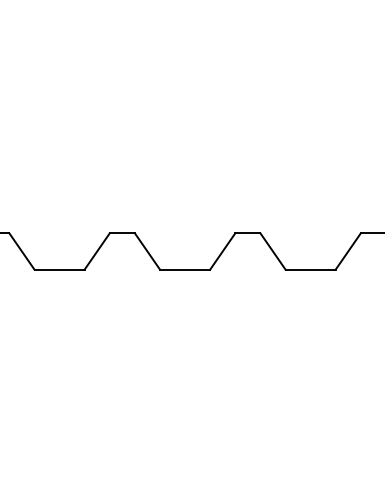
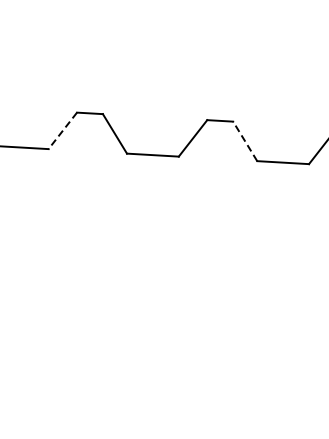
line: (96, 251) -> (62, 130), solid -> dashed
line: (272, 251) -> (244, 141), solid -> dashed

